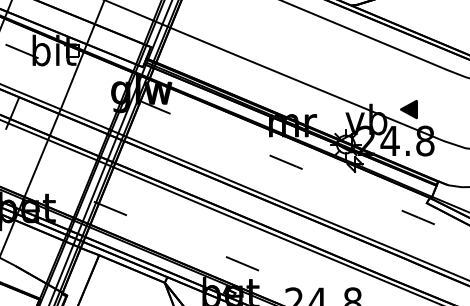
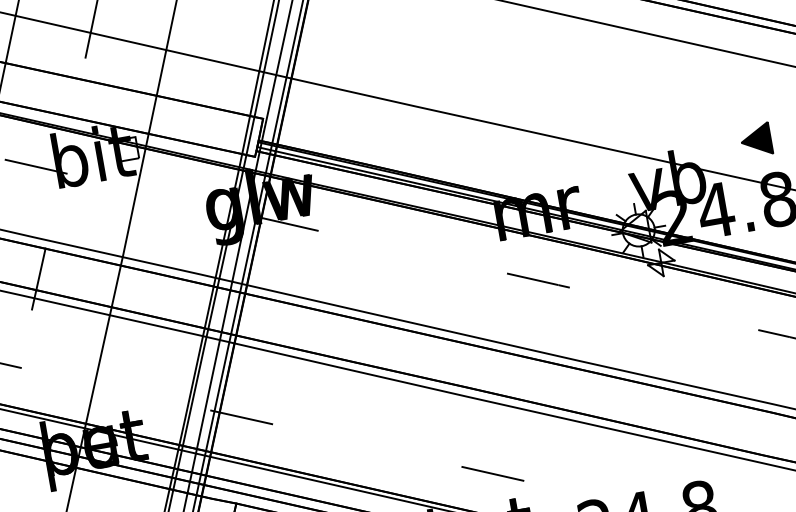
part: (408, 109) -> (755, 140), moved

